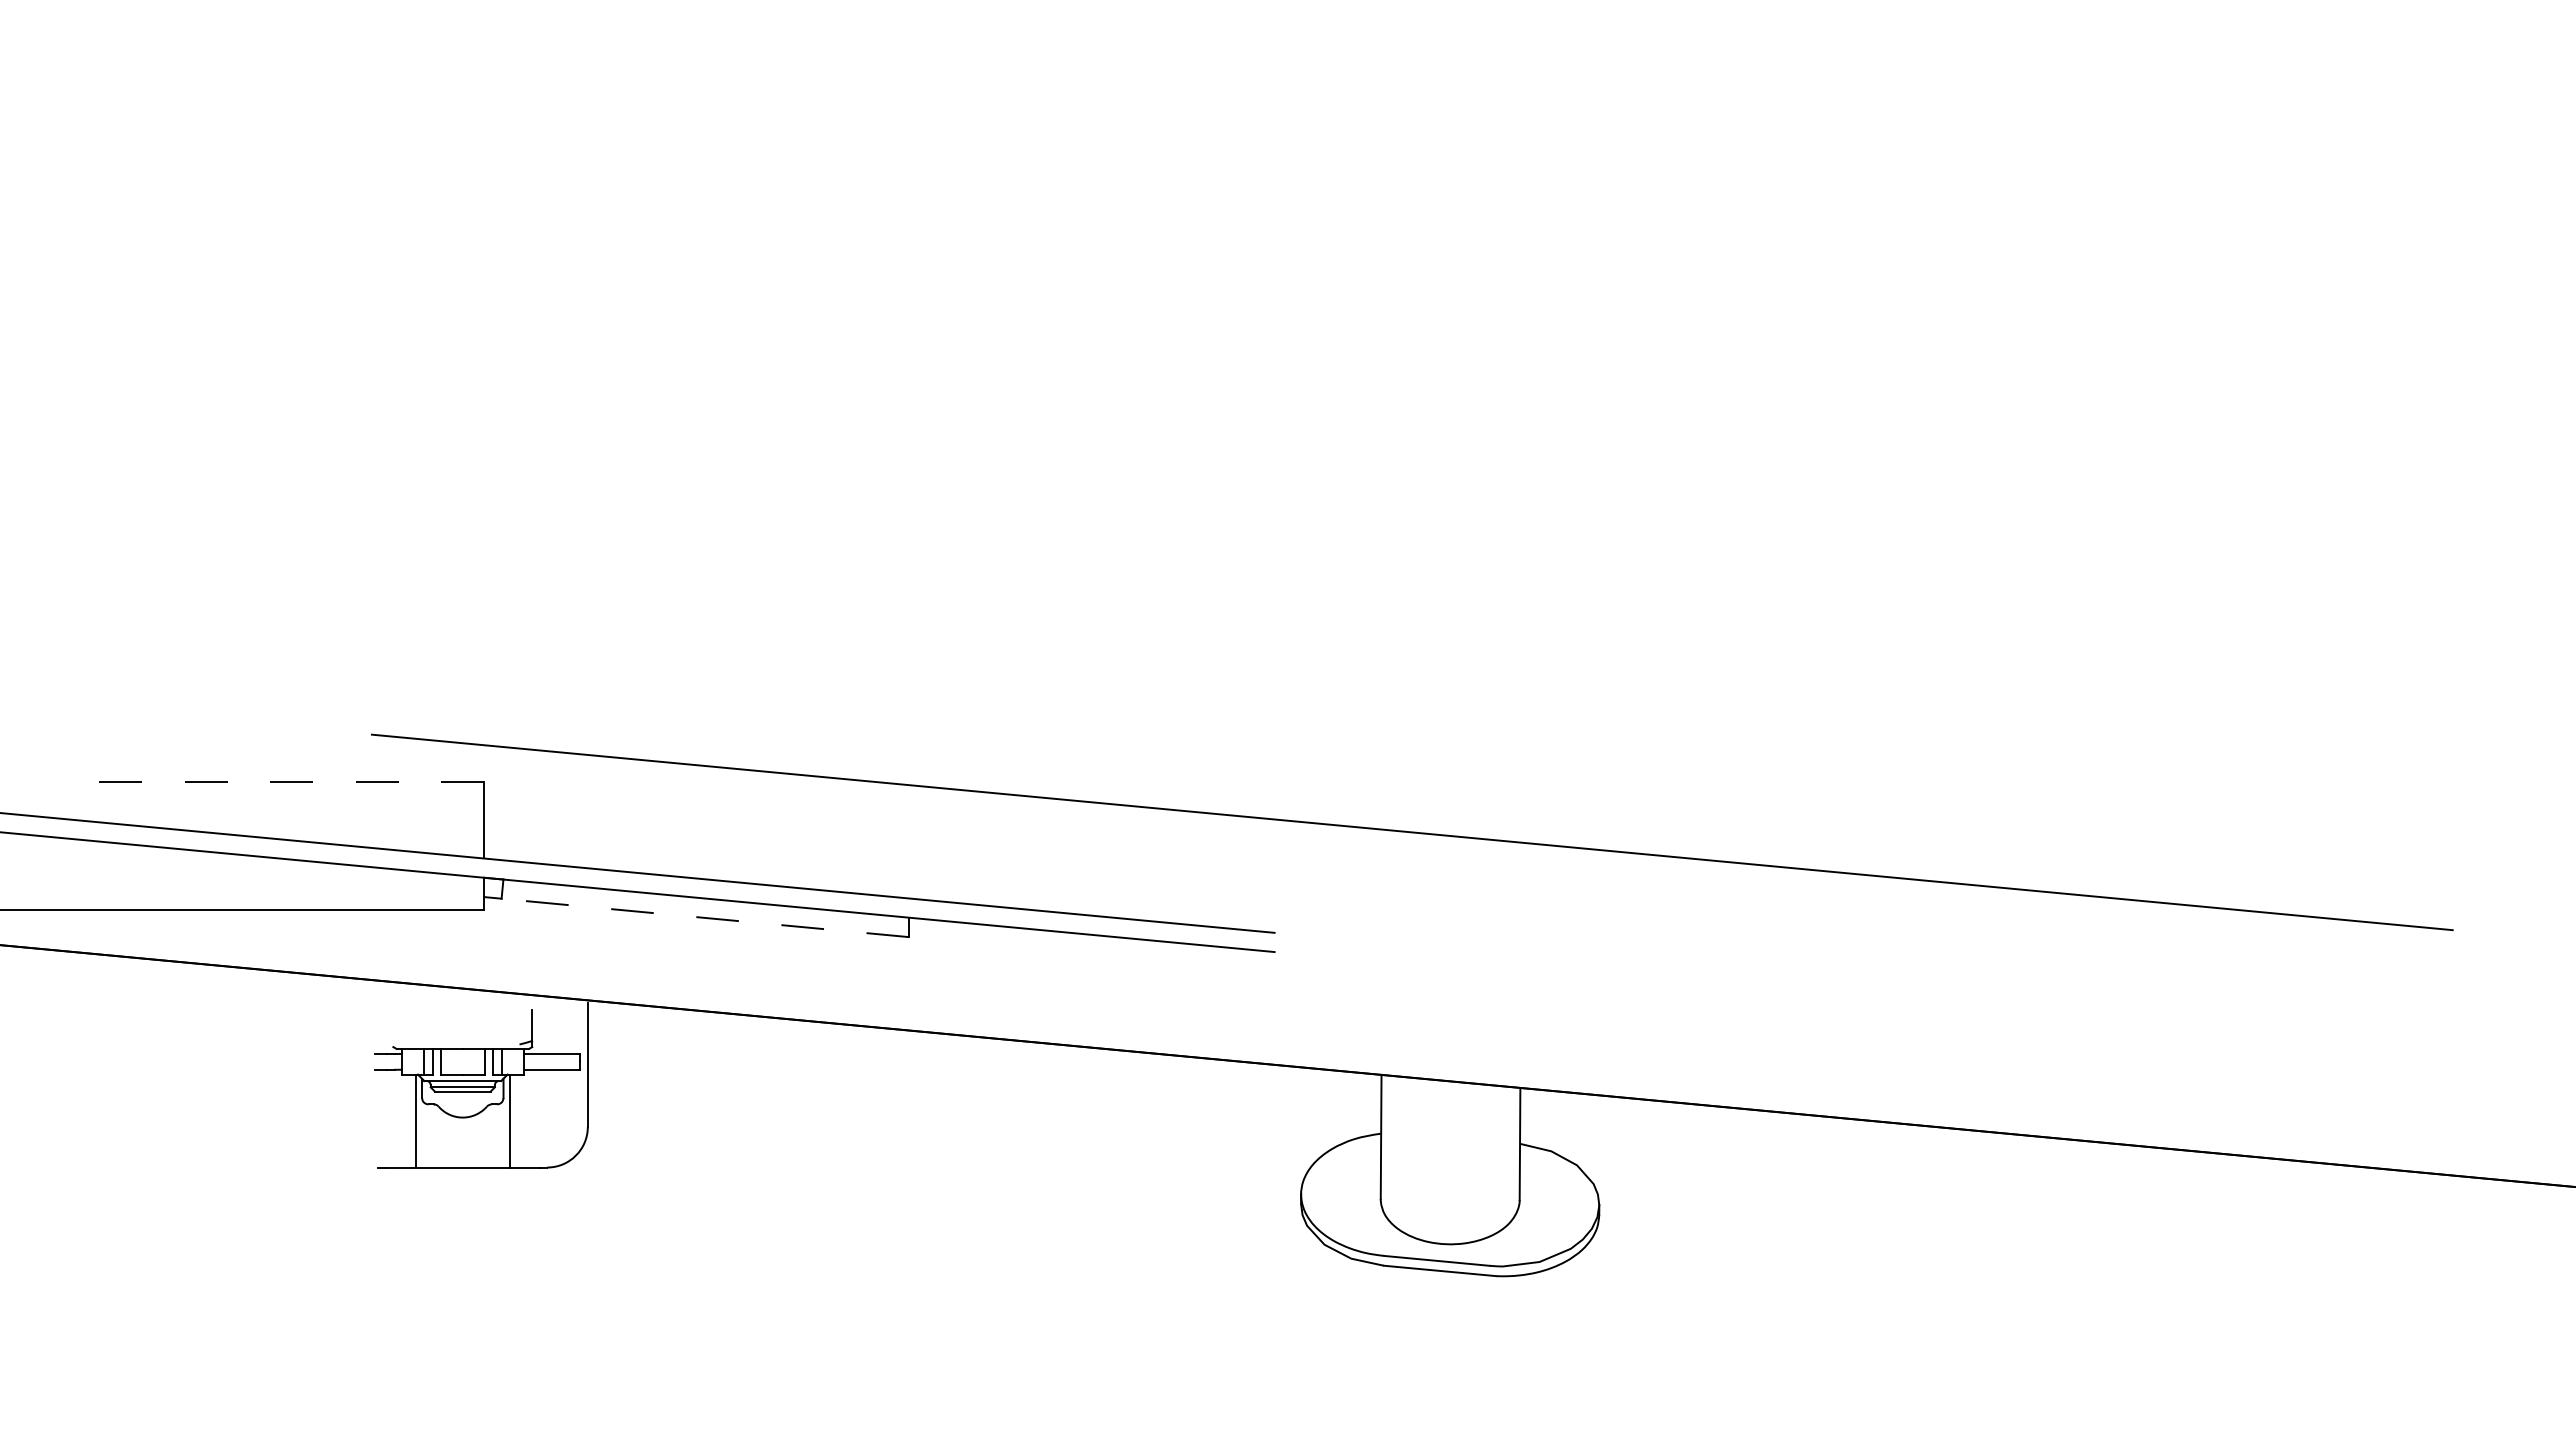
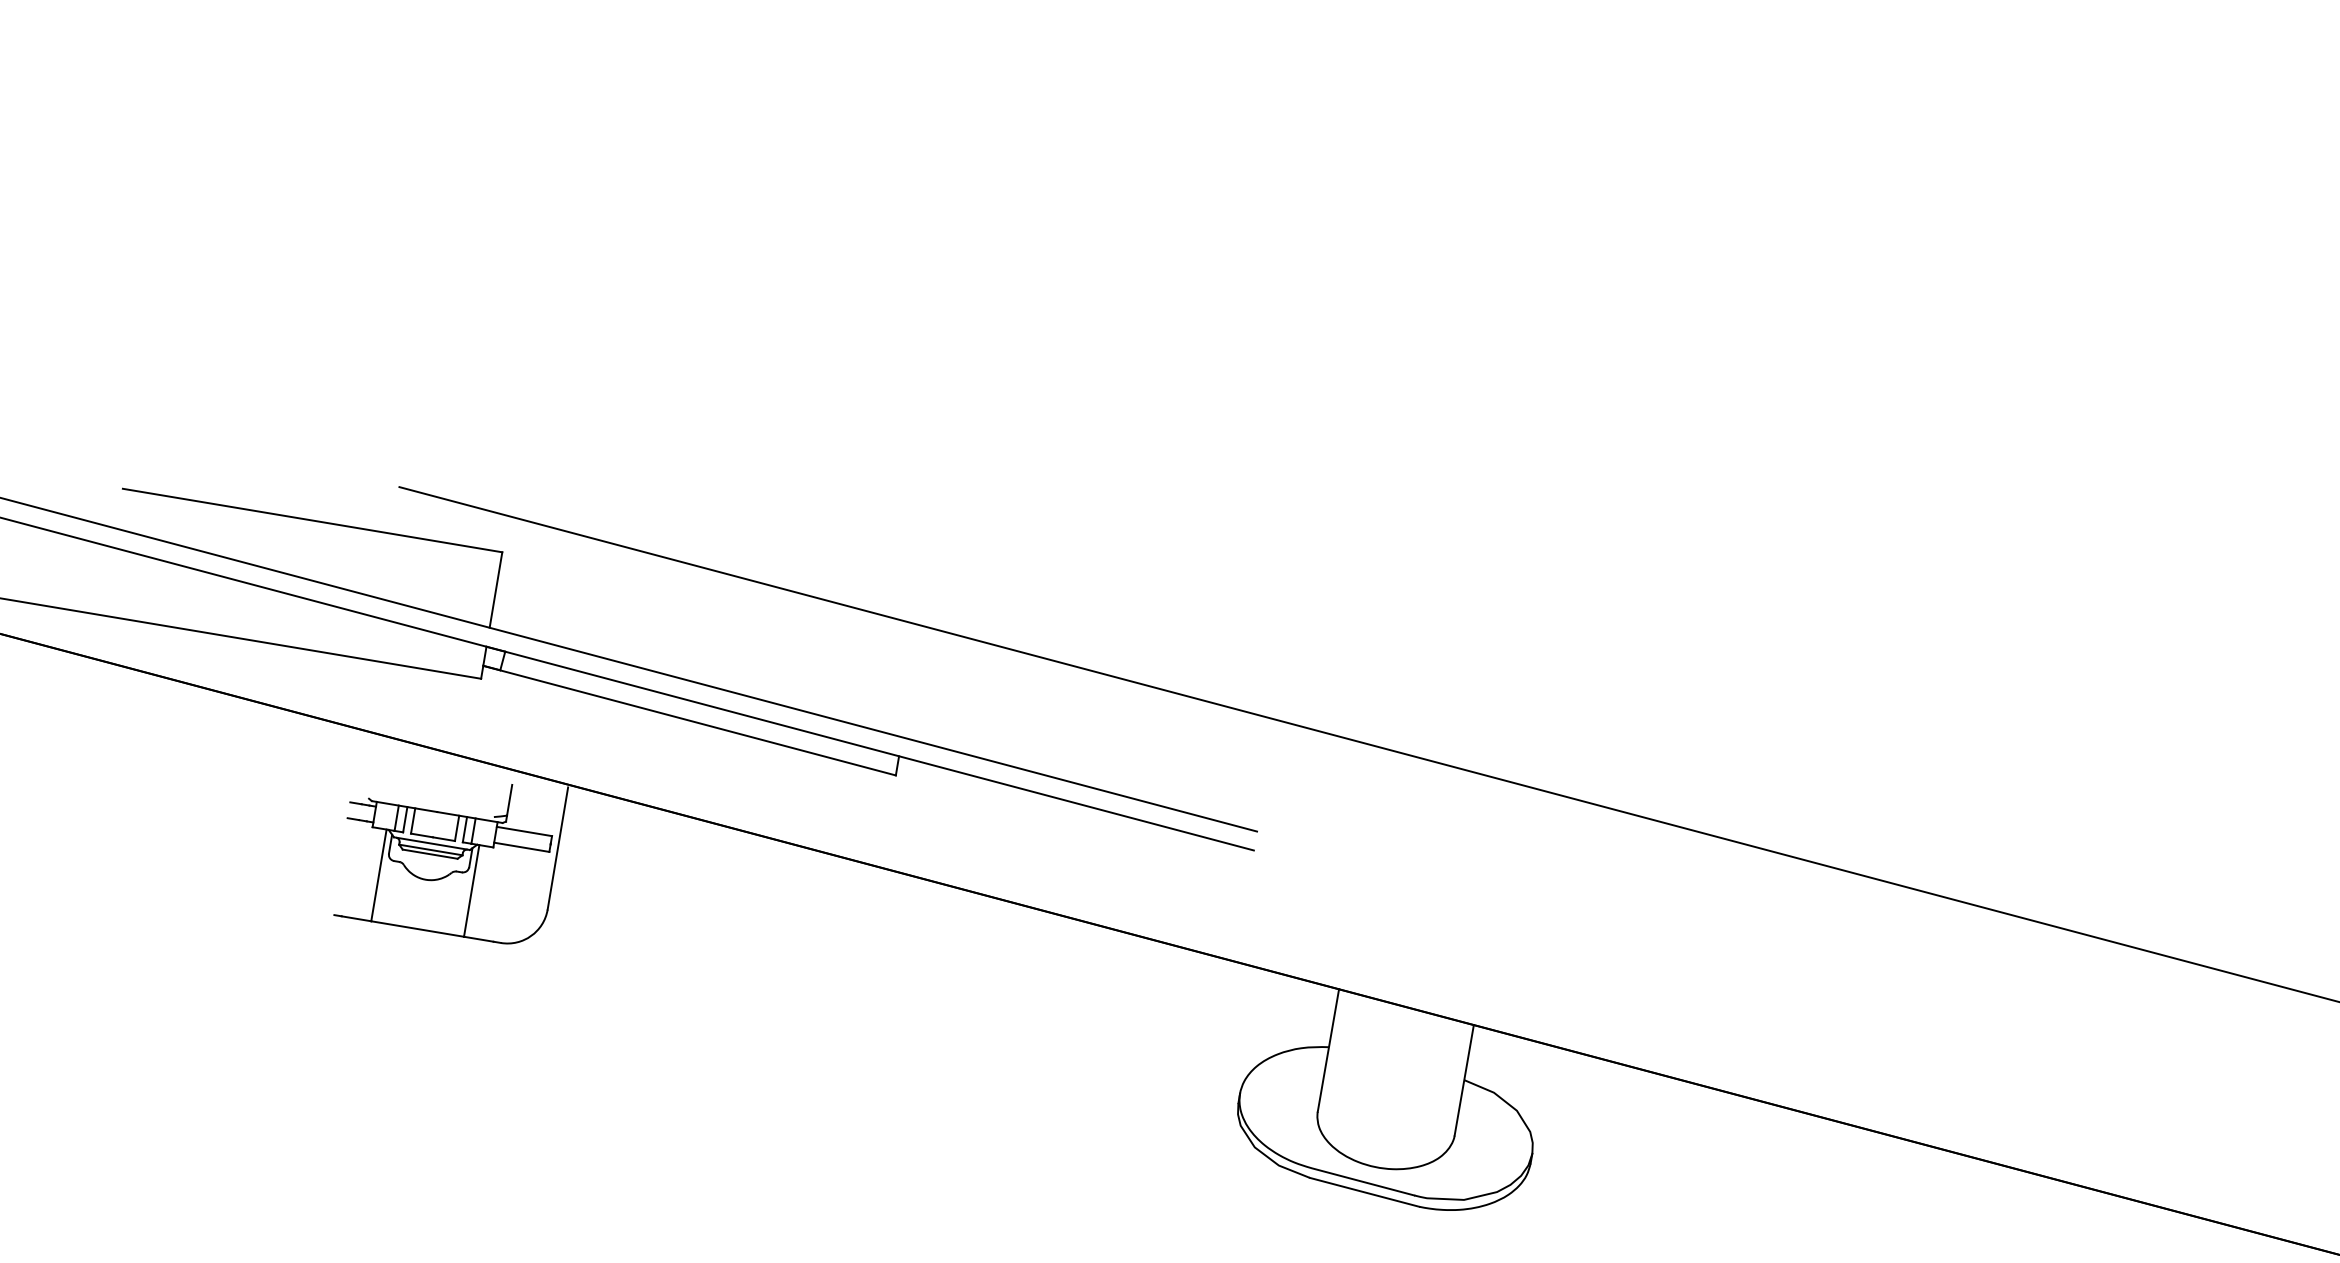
line: (291, 782) -> (312, 520), dashed -> solid
line: (696, 917) -> (689, 720), dashed -> solid

